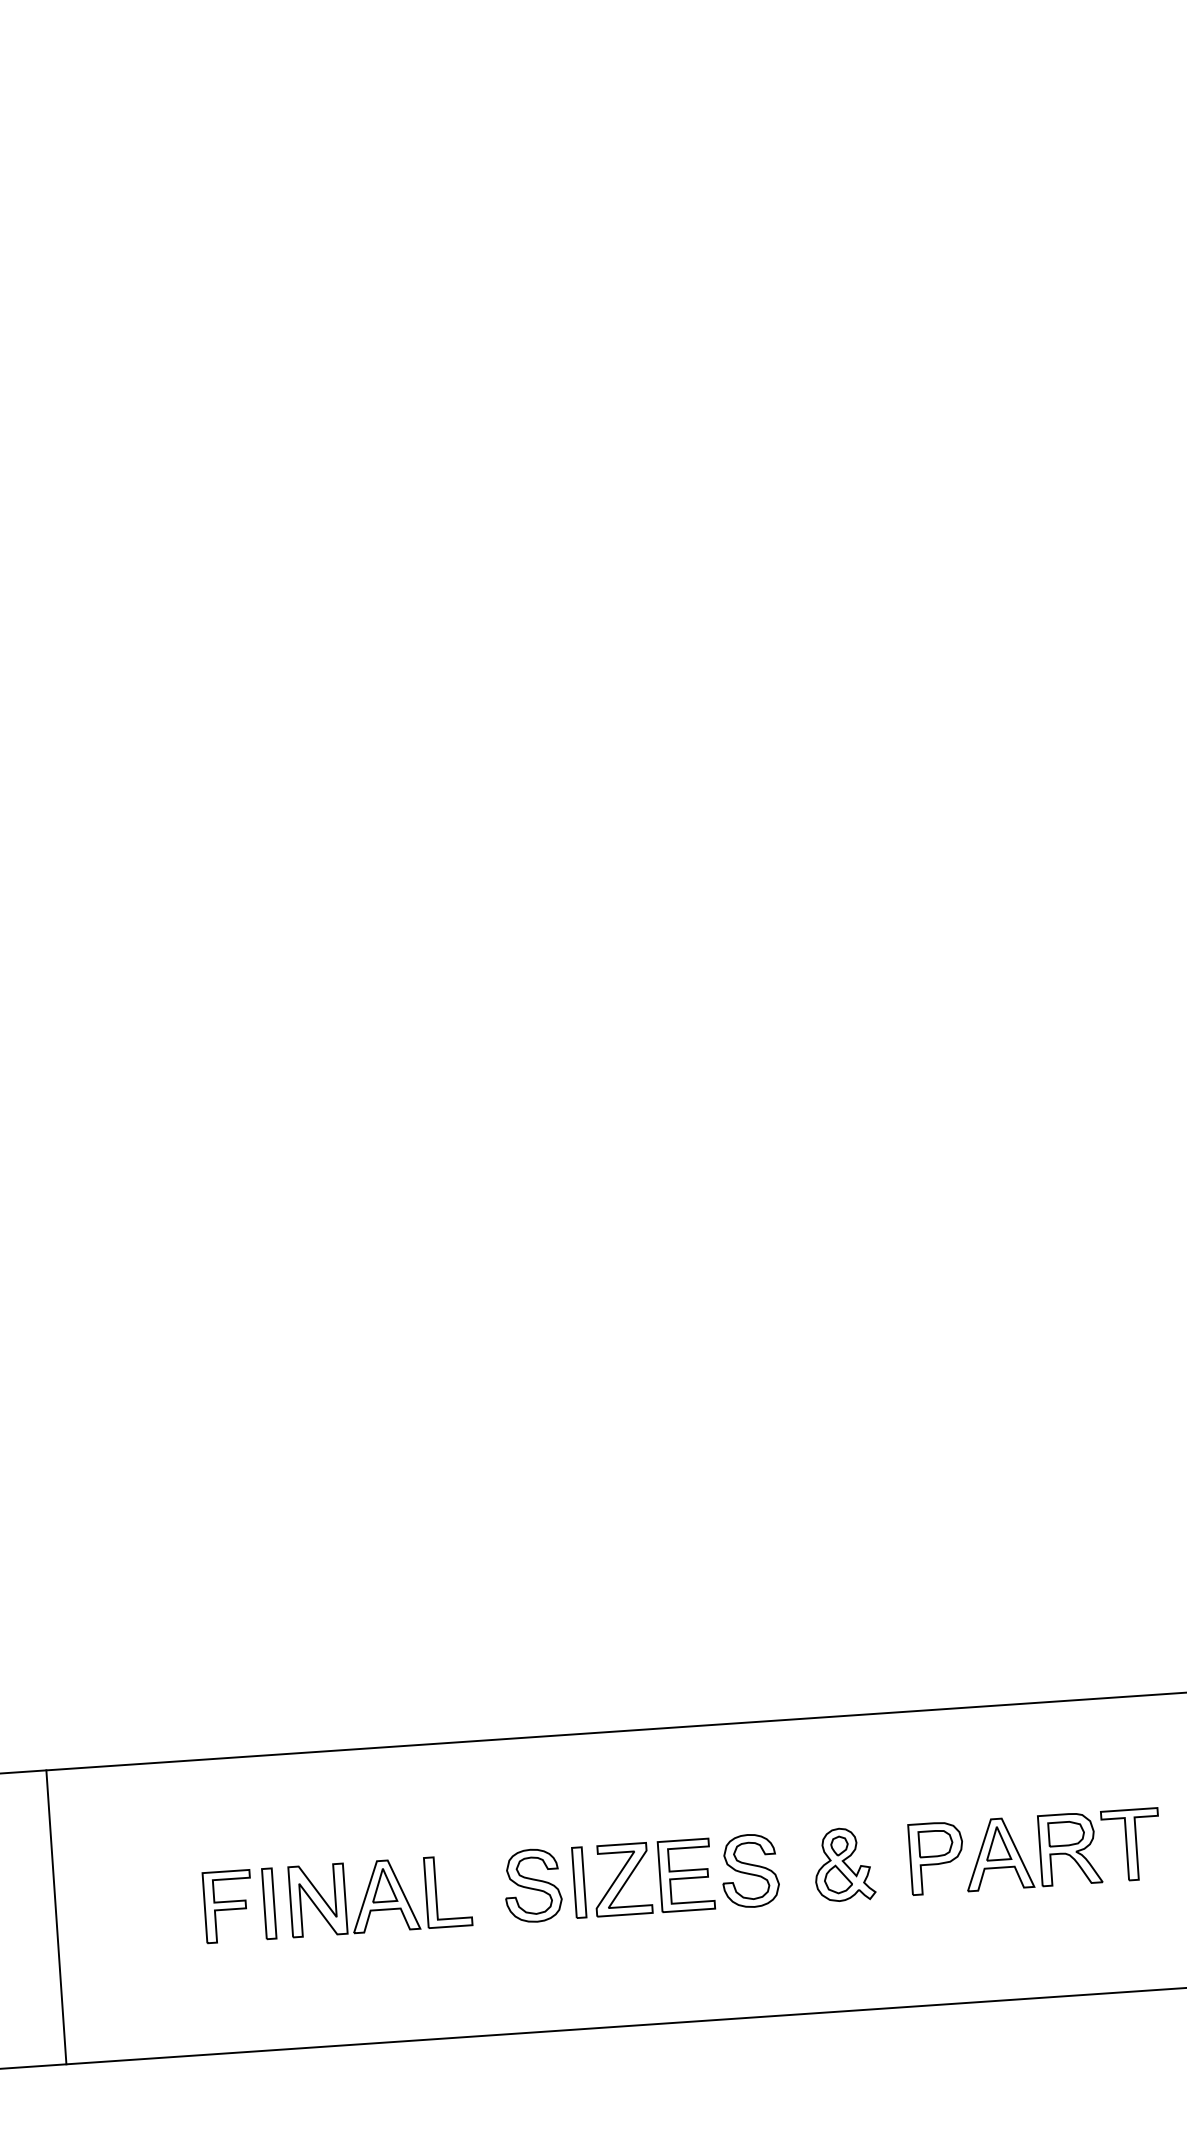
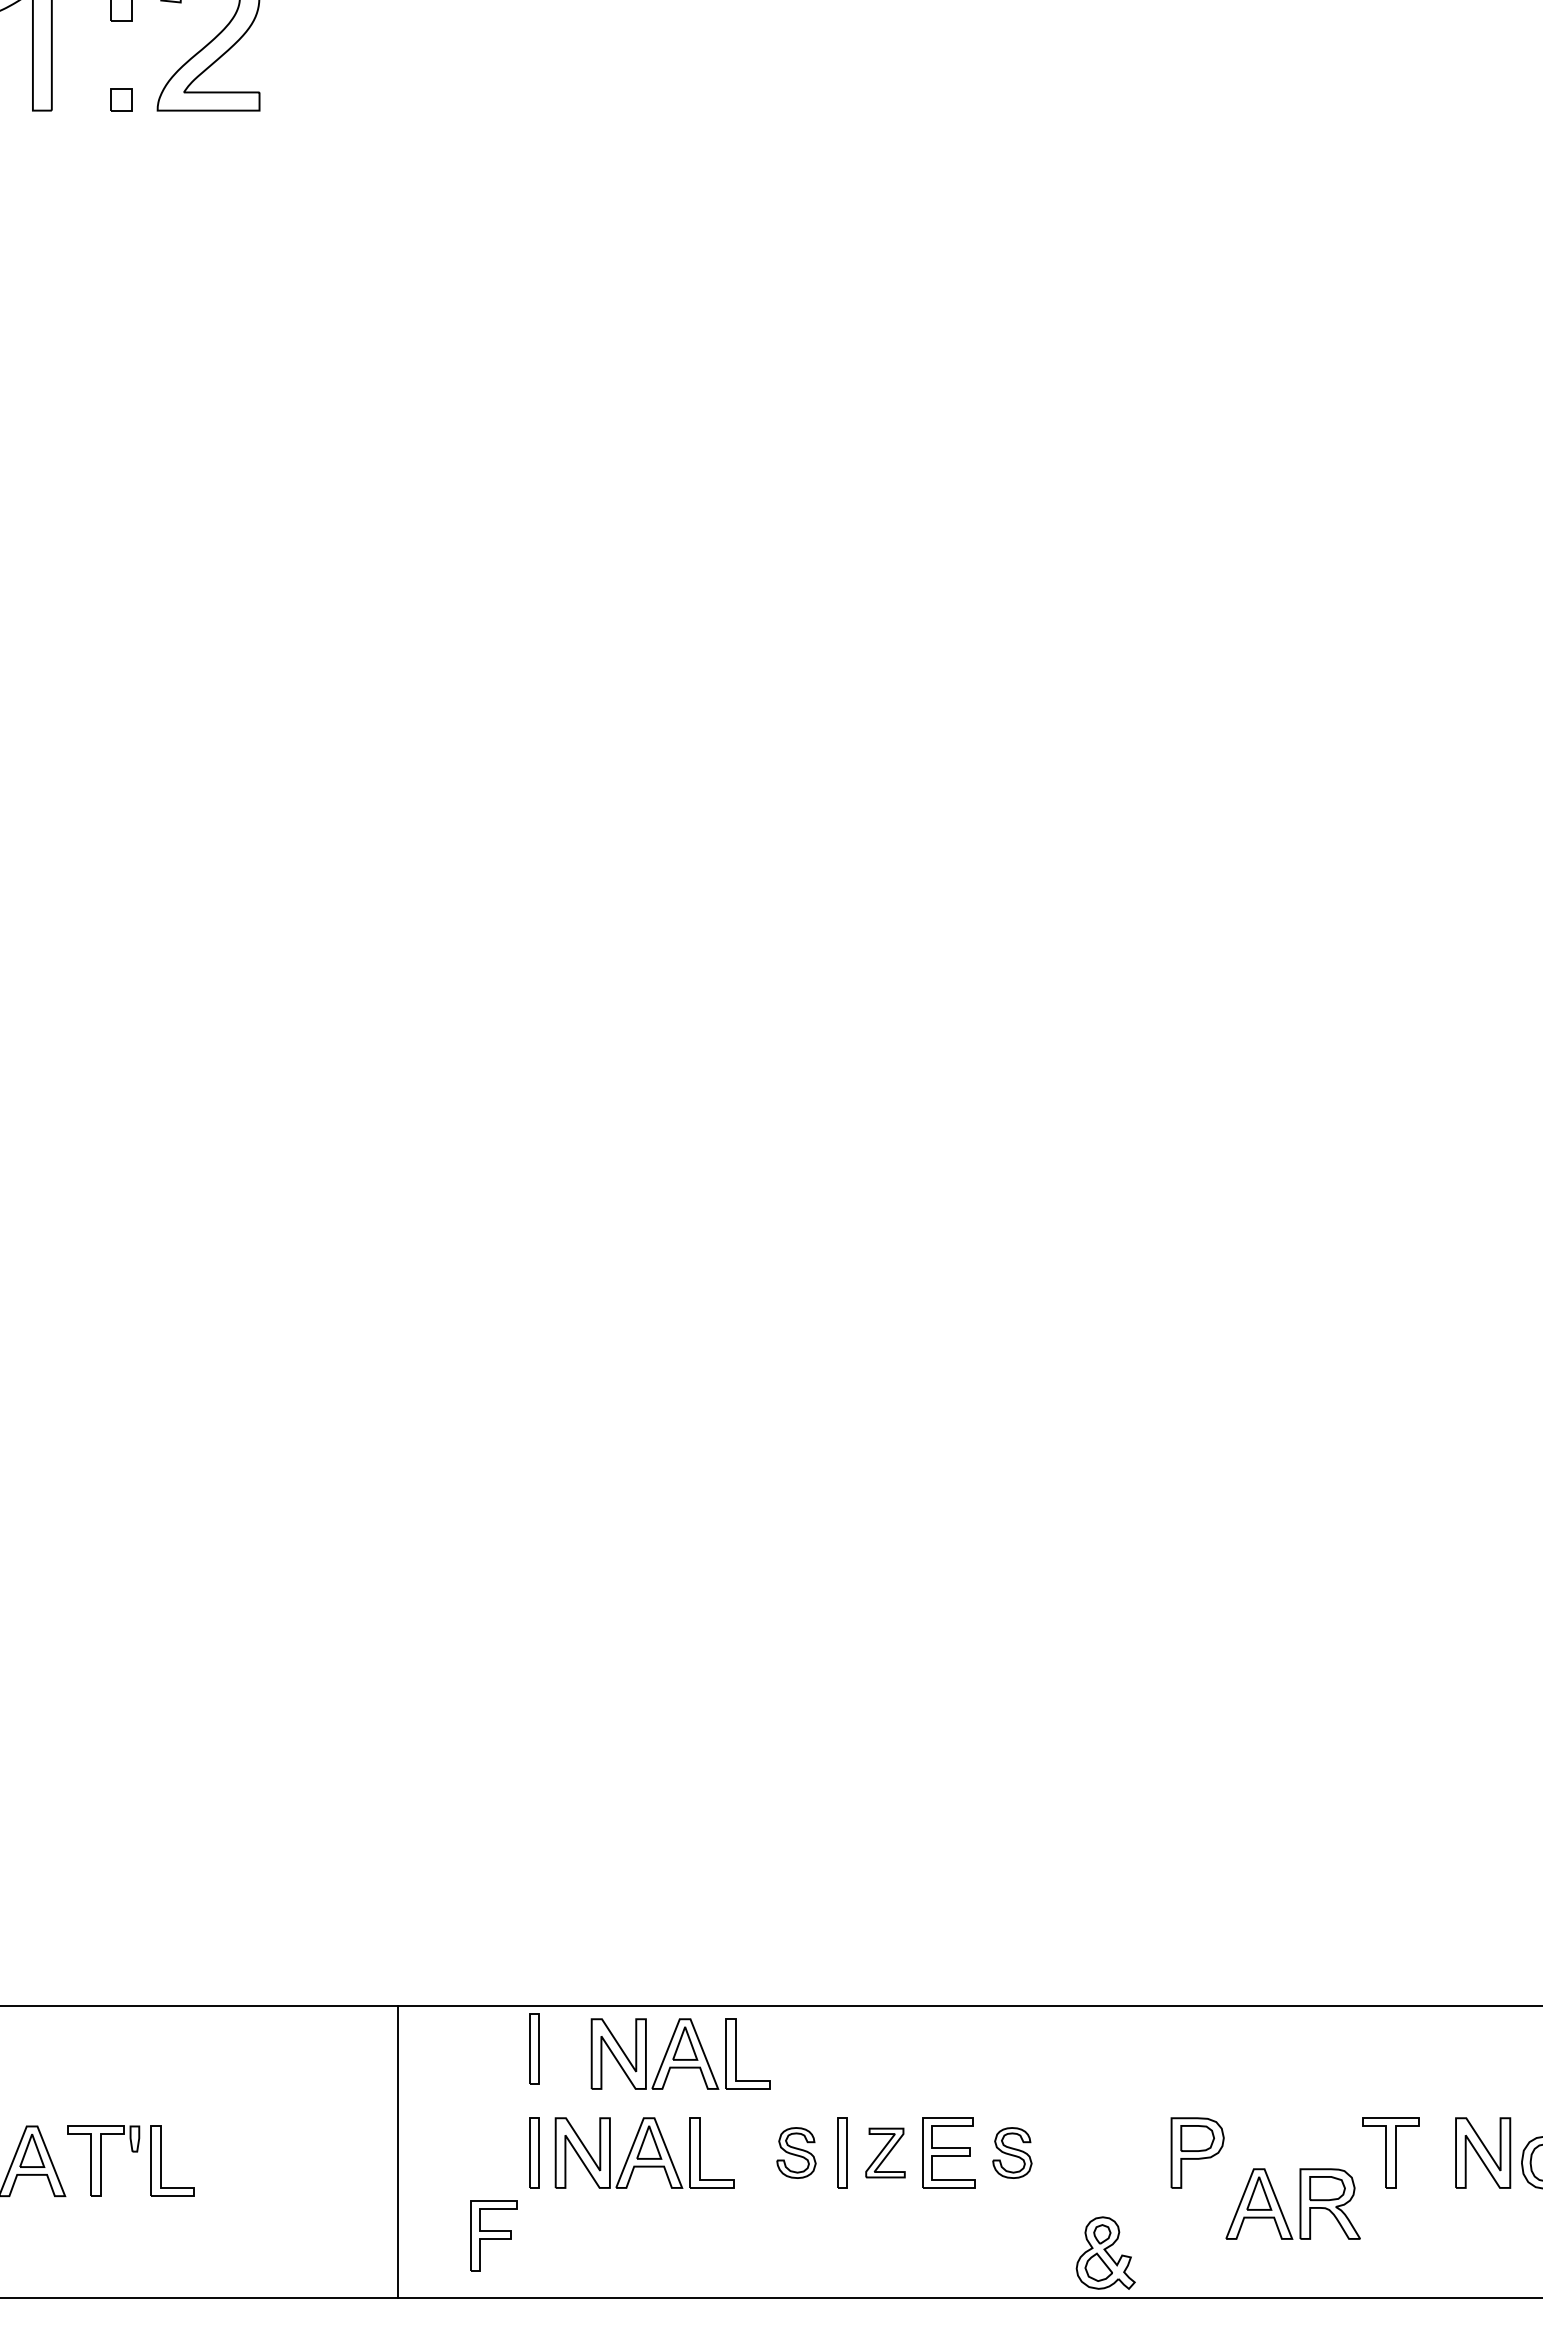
part: (409, 1793) -> (680, 2053), added
part: (262, 1798) -> (534, 2048), added
part: (1039, 1850) -> (1299, 2203), moved
part: (844, 1864) -> (1105, 2252), moved
part: (750, 1870) -> (1012, 2152), size x0.7
part: (622, 1879) -> (885, 2152), size x0.7
part: (533, 1885) -> (796, 2152), size x0.7
part: (228, 1906) -> (493, 2235), moved
line: (55, 1917) -> (397, 2152), moved

